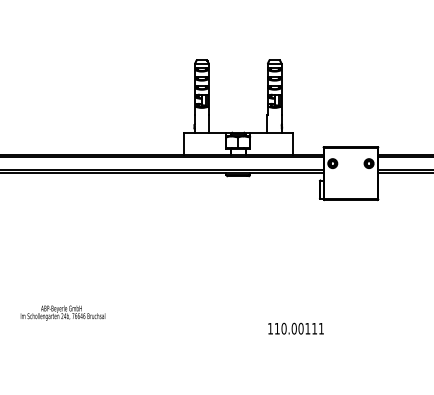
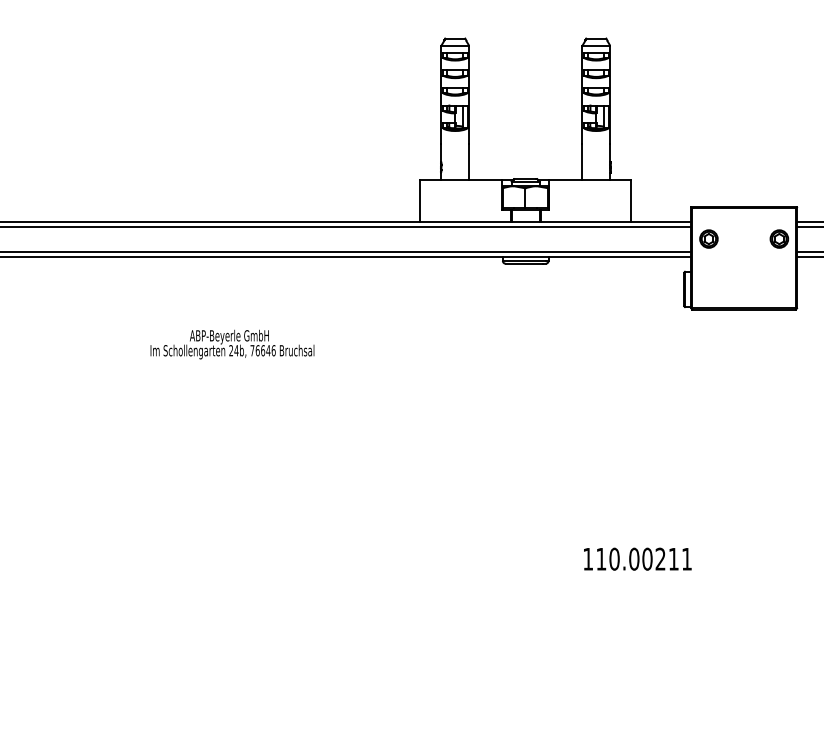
text: (62, 312) -> (231, 343), moved
text: (307, 328) -> (659, 558), 110.00111 -> 110.00211

